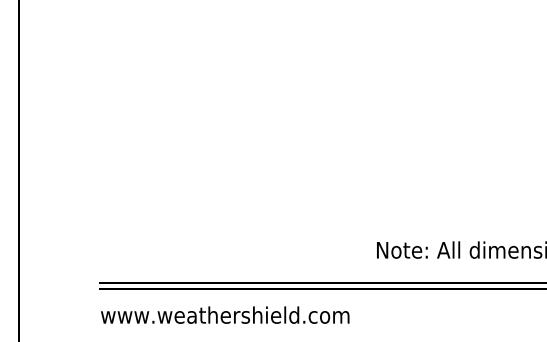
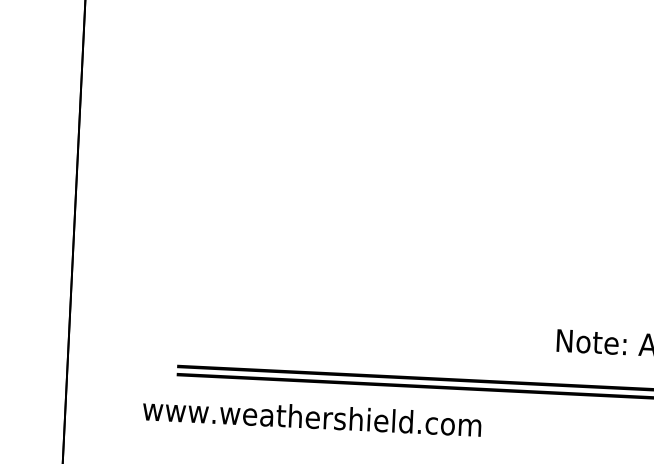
text: (225, 314) -> (312, 416), moved

